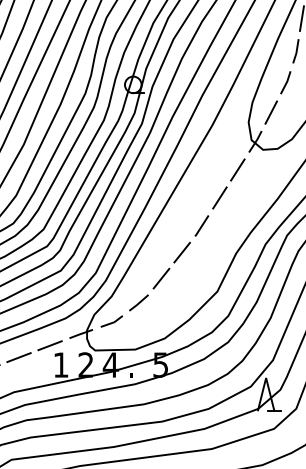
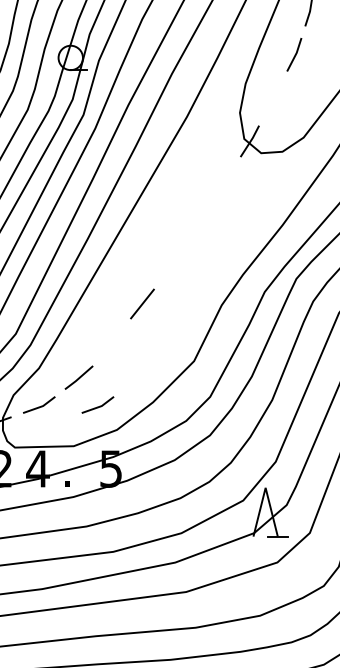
line: (270, 112) -> (272, 98), removed
line: (237, 169) -> (223, 182), removed
line: (219, 197) -> (197, 223), removed
line: (201, 225) -> (170, 264), removed
line: (161, 278) -> (112, 341), removed
line: (152, 321) -> (98, 405), added

